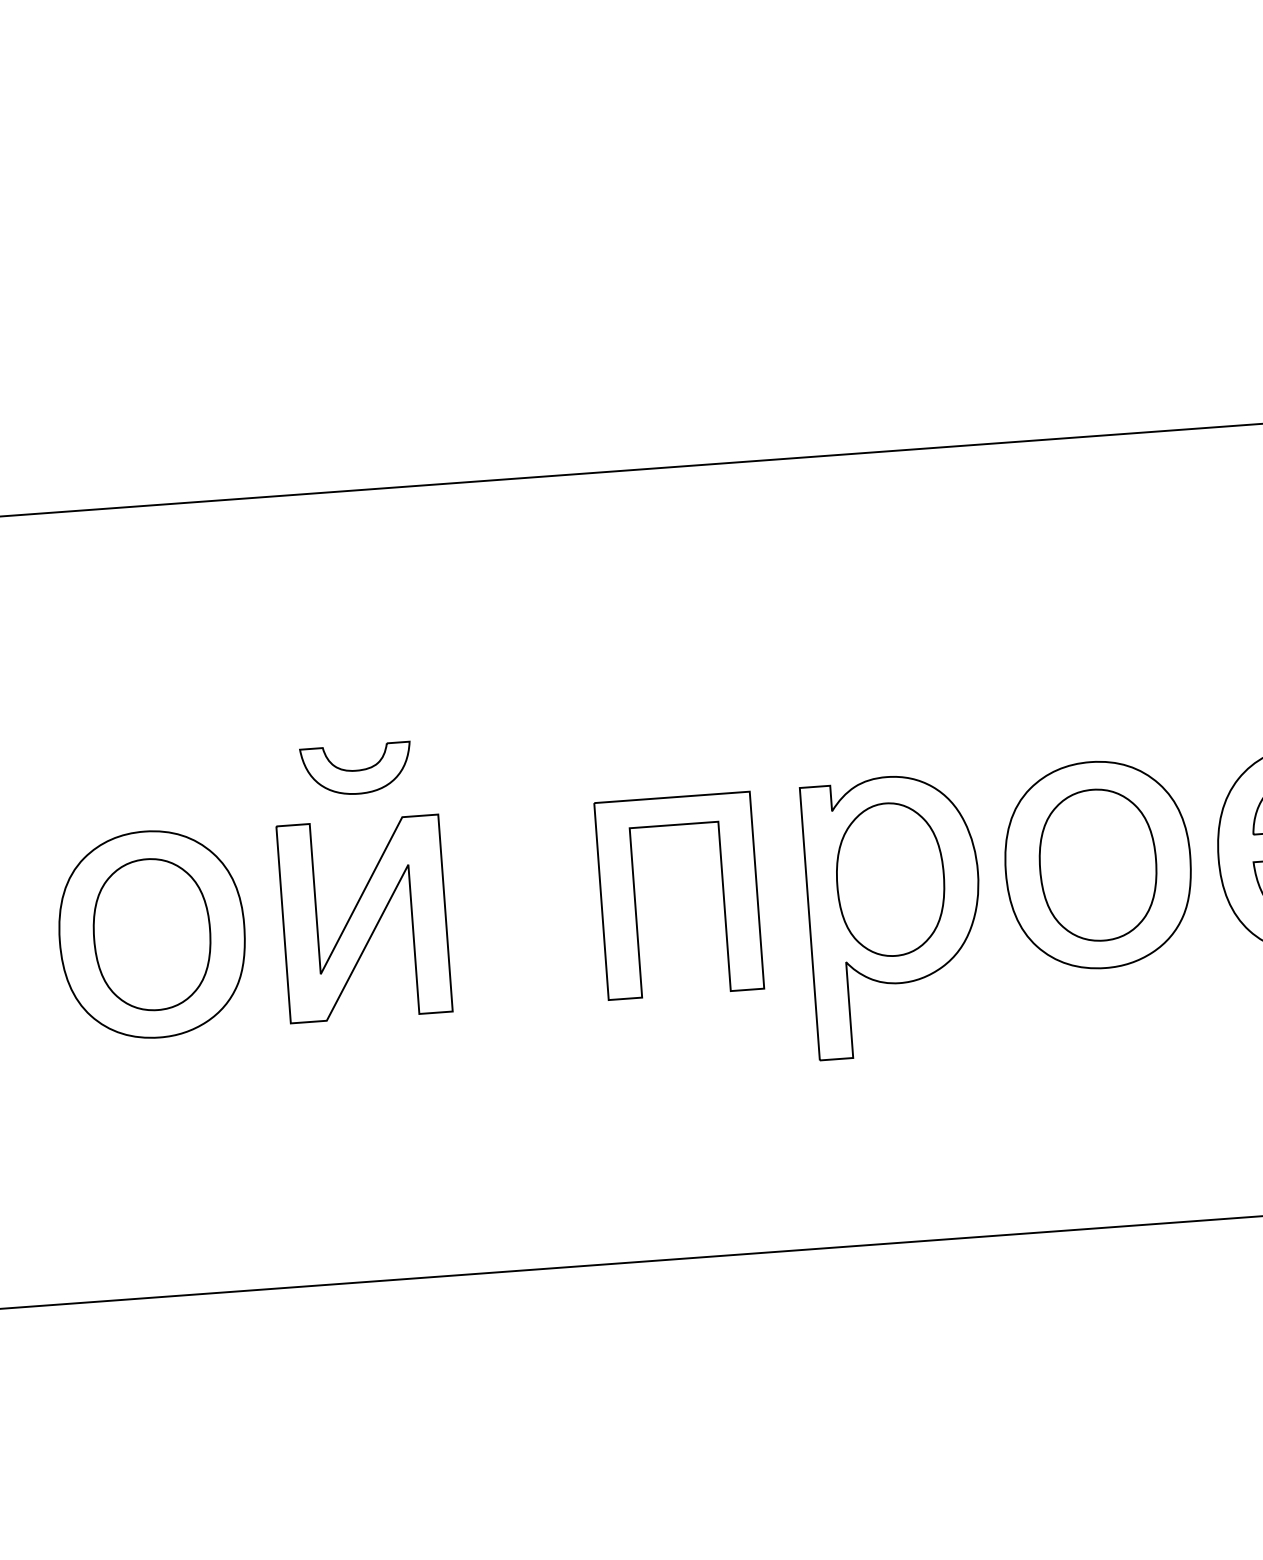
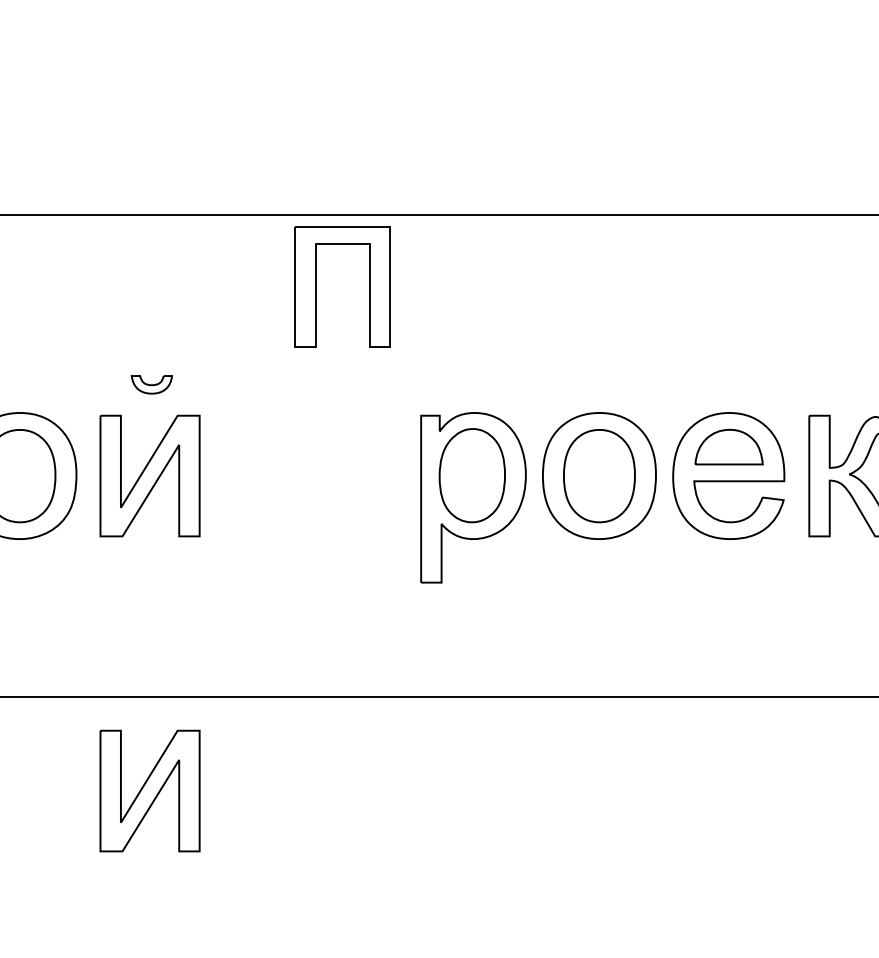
part: (355, 769) -> (151, 384), size x0.6
part: (636, 898) -> (316, 286), moved
part: (401, 1432) -> (149, 790), added

